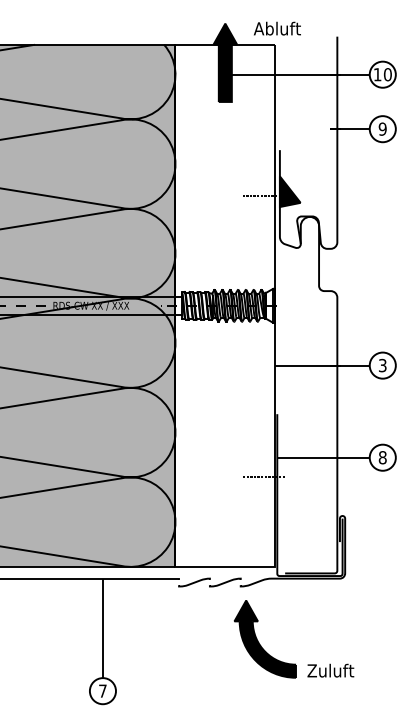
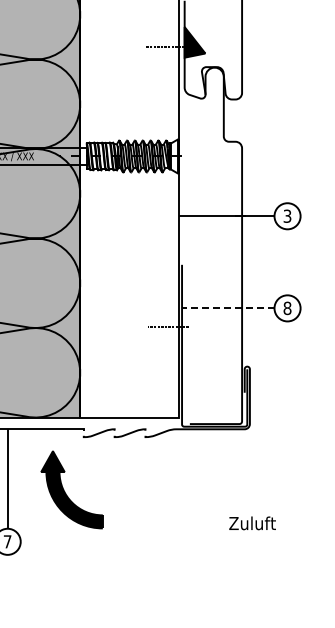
line: (325, 457) -> (230, 308), solid -> dashed
part: (264, 639) -> (71, 490), moved
text: (330, 670) -> (252, 523), moved

